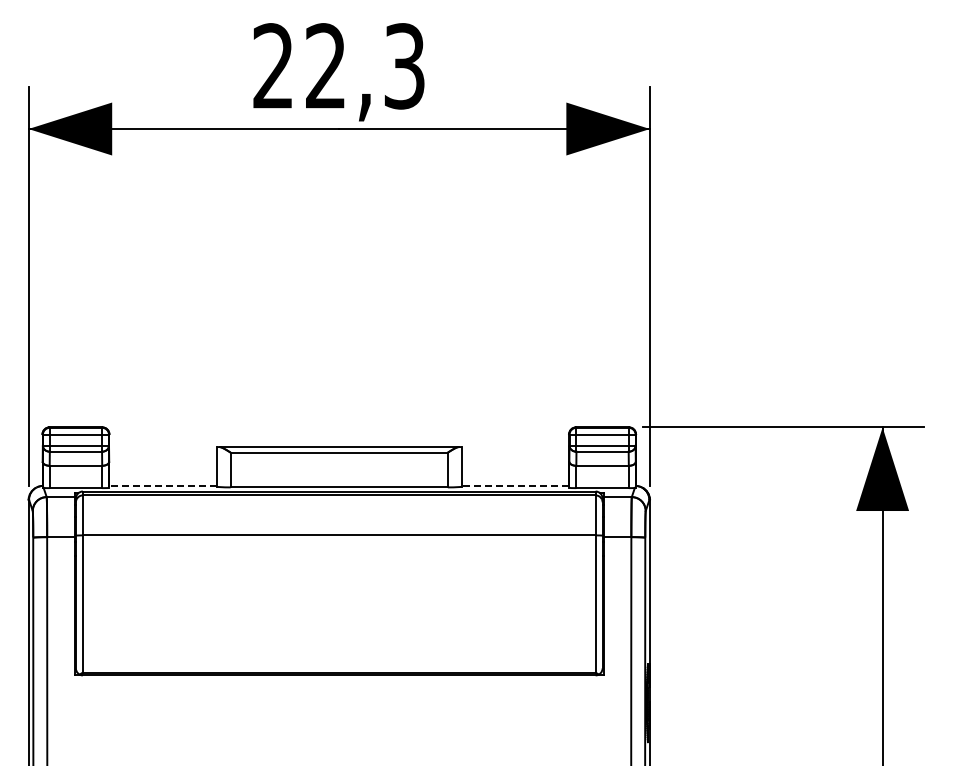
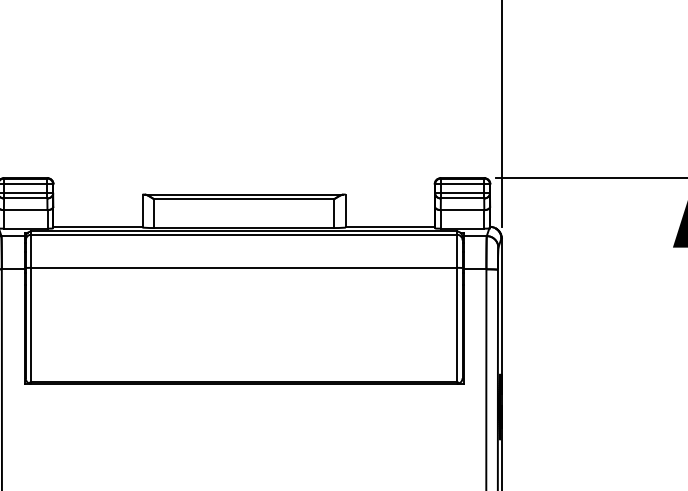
line: (163, 485) -> (98, 226), dashed -> solid
line: (515, 485) -> (390, 226), dashed -> solid

